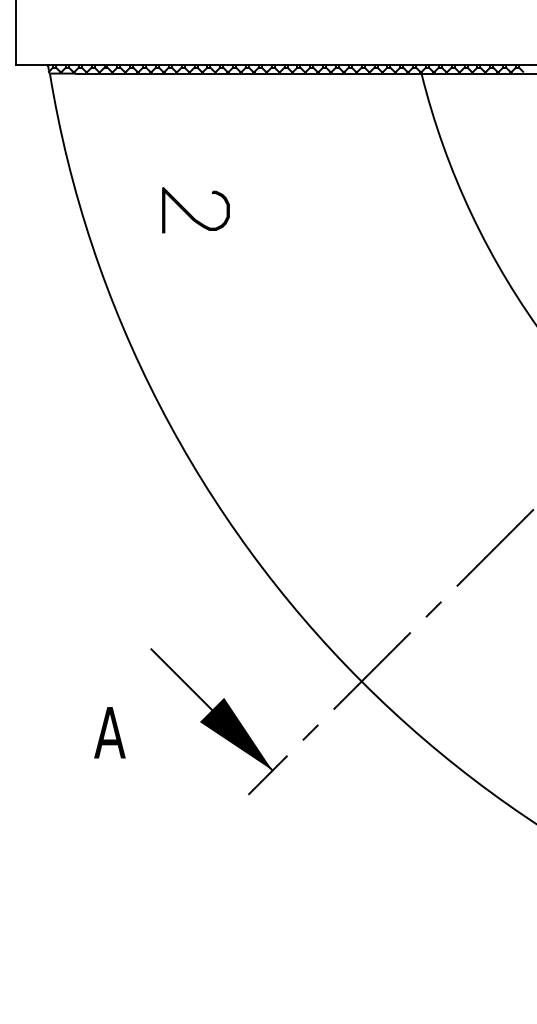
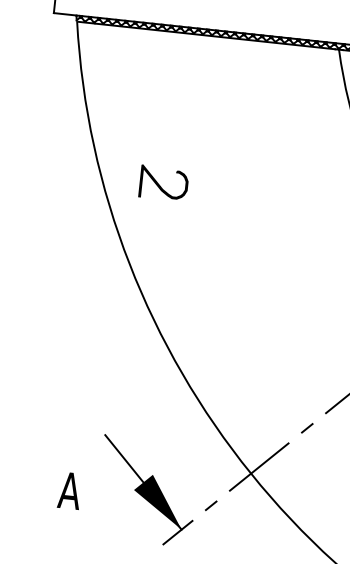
part: (195, 210) -> (163, 183), moved

